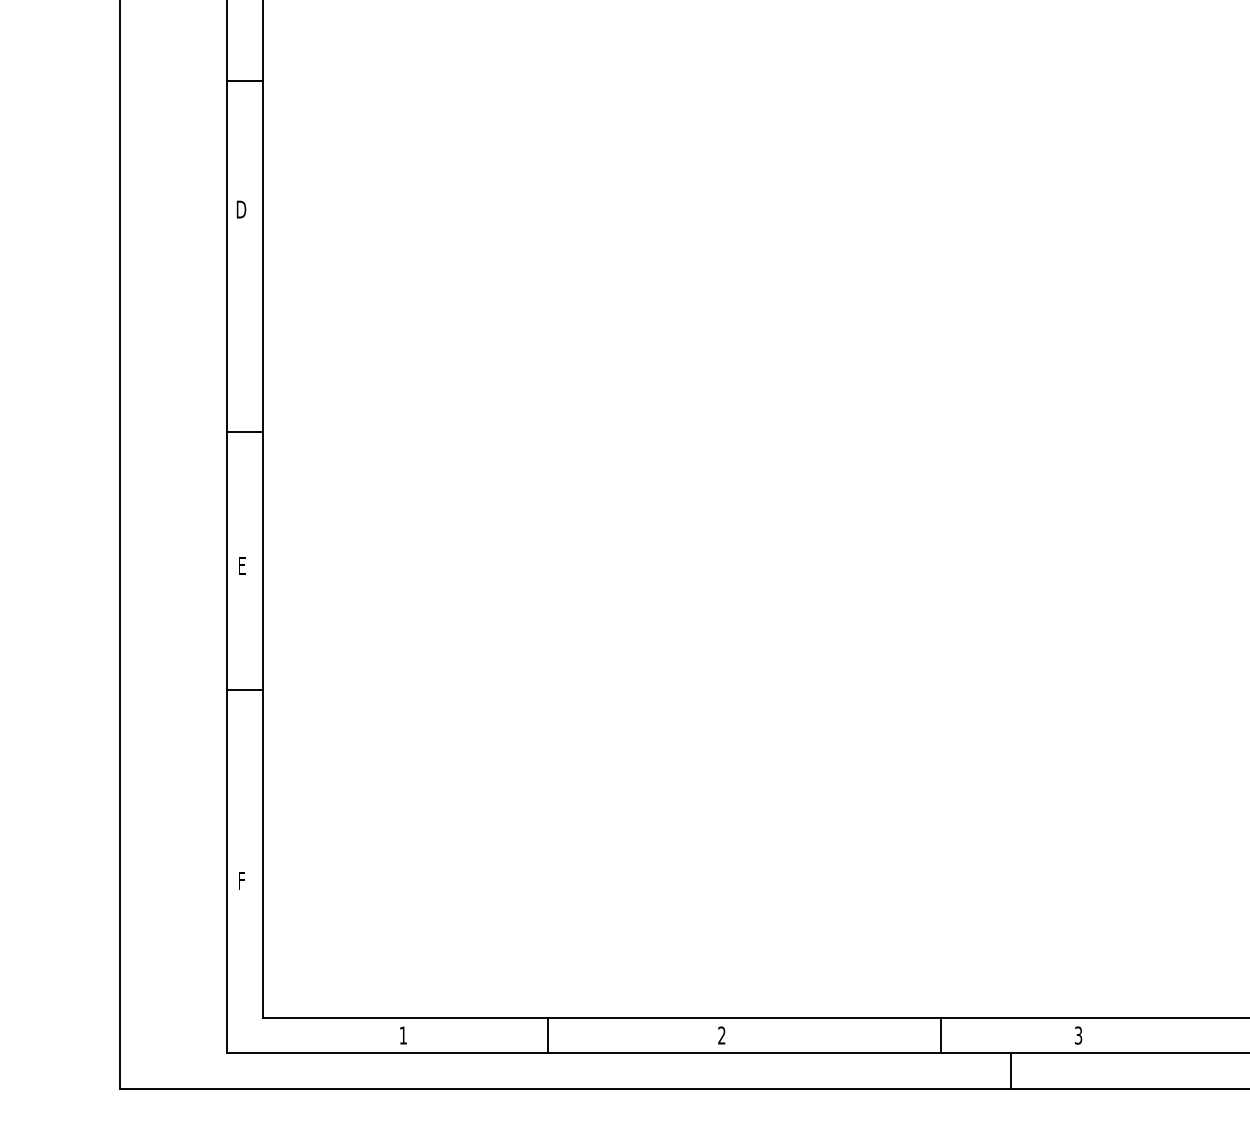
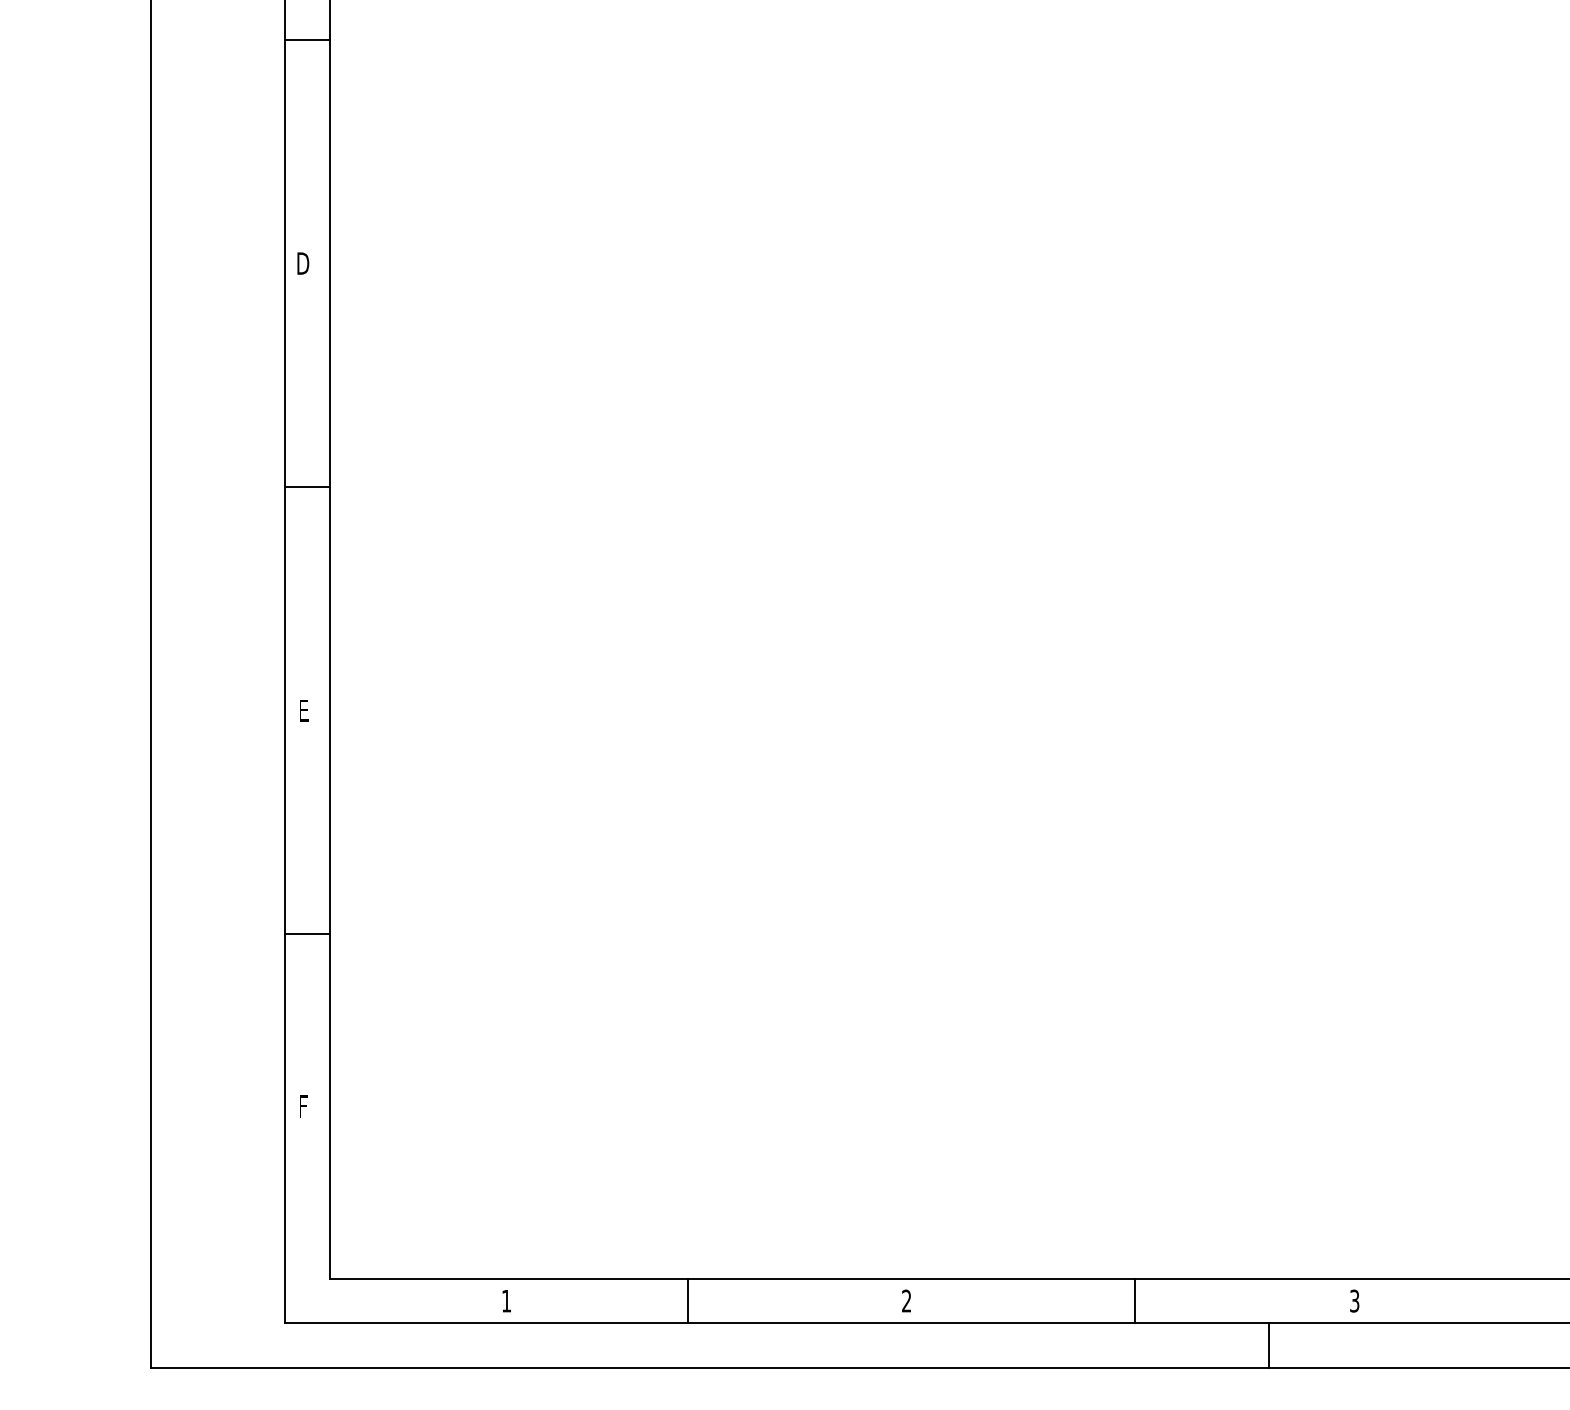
line: (244, 81) -> (307, 40), moved
line: (244, 432) -> (307, 487), moved
line: (244, 689) -> (307, 934), moved
line: (941, 1035) -> (1135, 1300), moved

